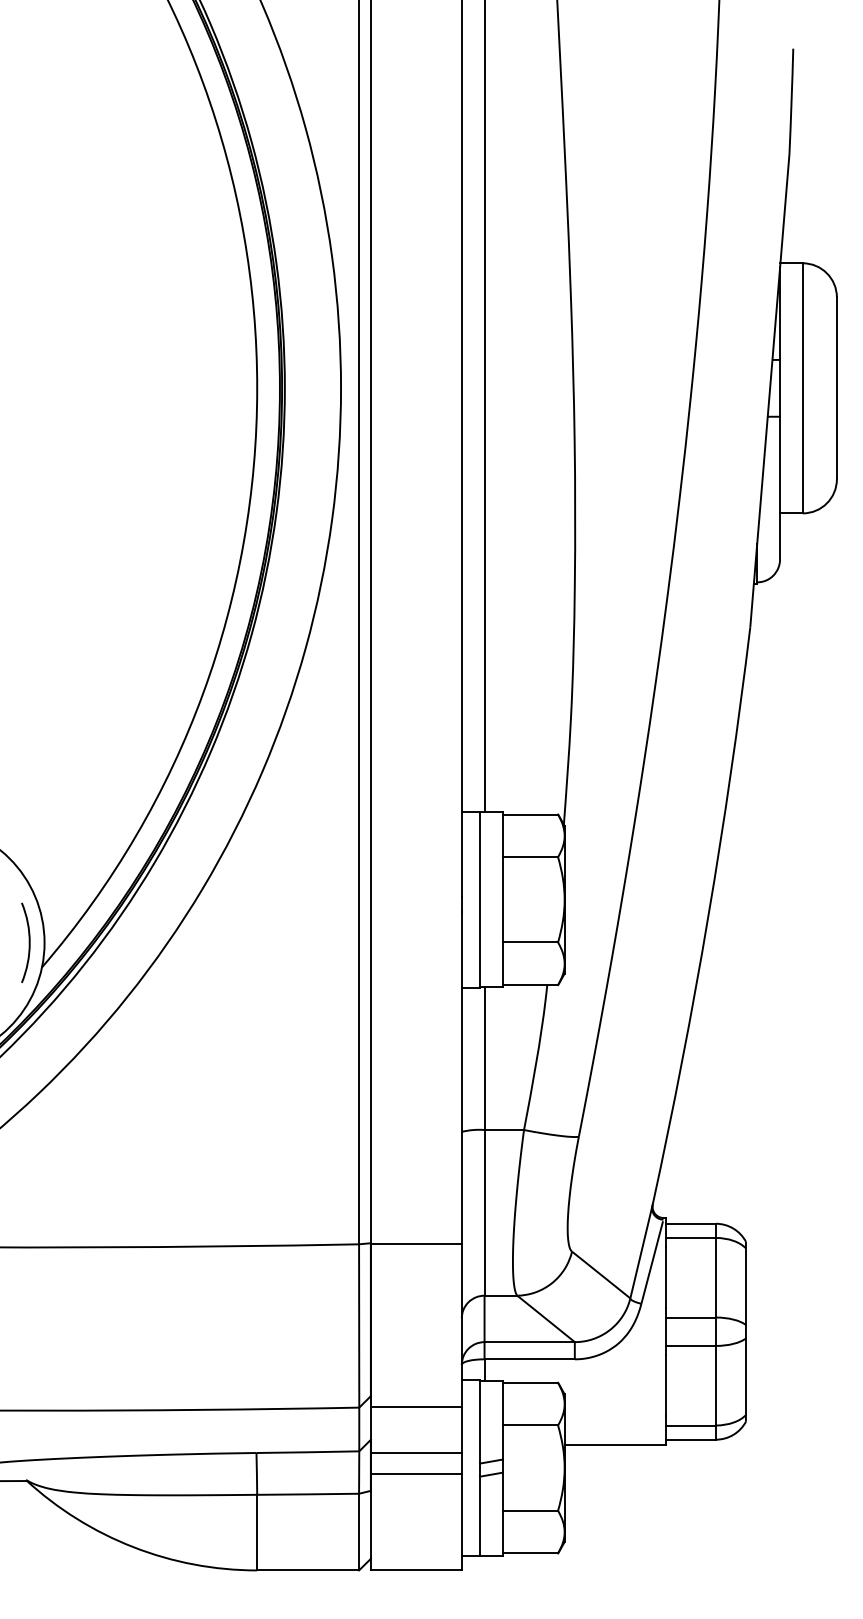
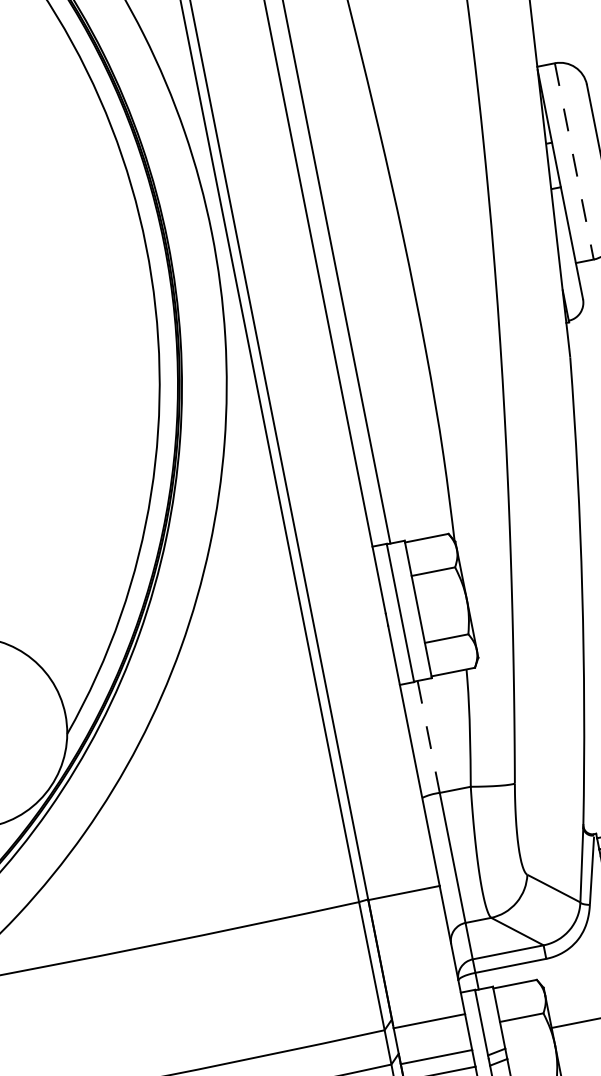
line: (802, 388) -> (574, 161), solid -> dashed
arc: (28, 942) -> (52, 716), removed
line: (484, 1059) -> (428, 737), solid -> dashed

